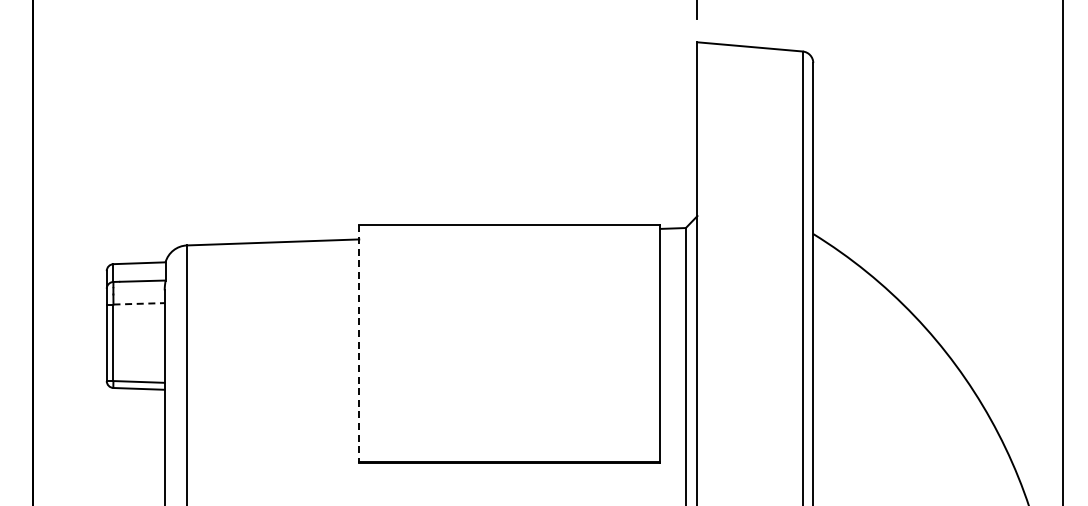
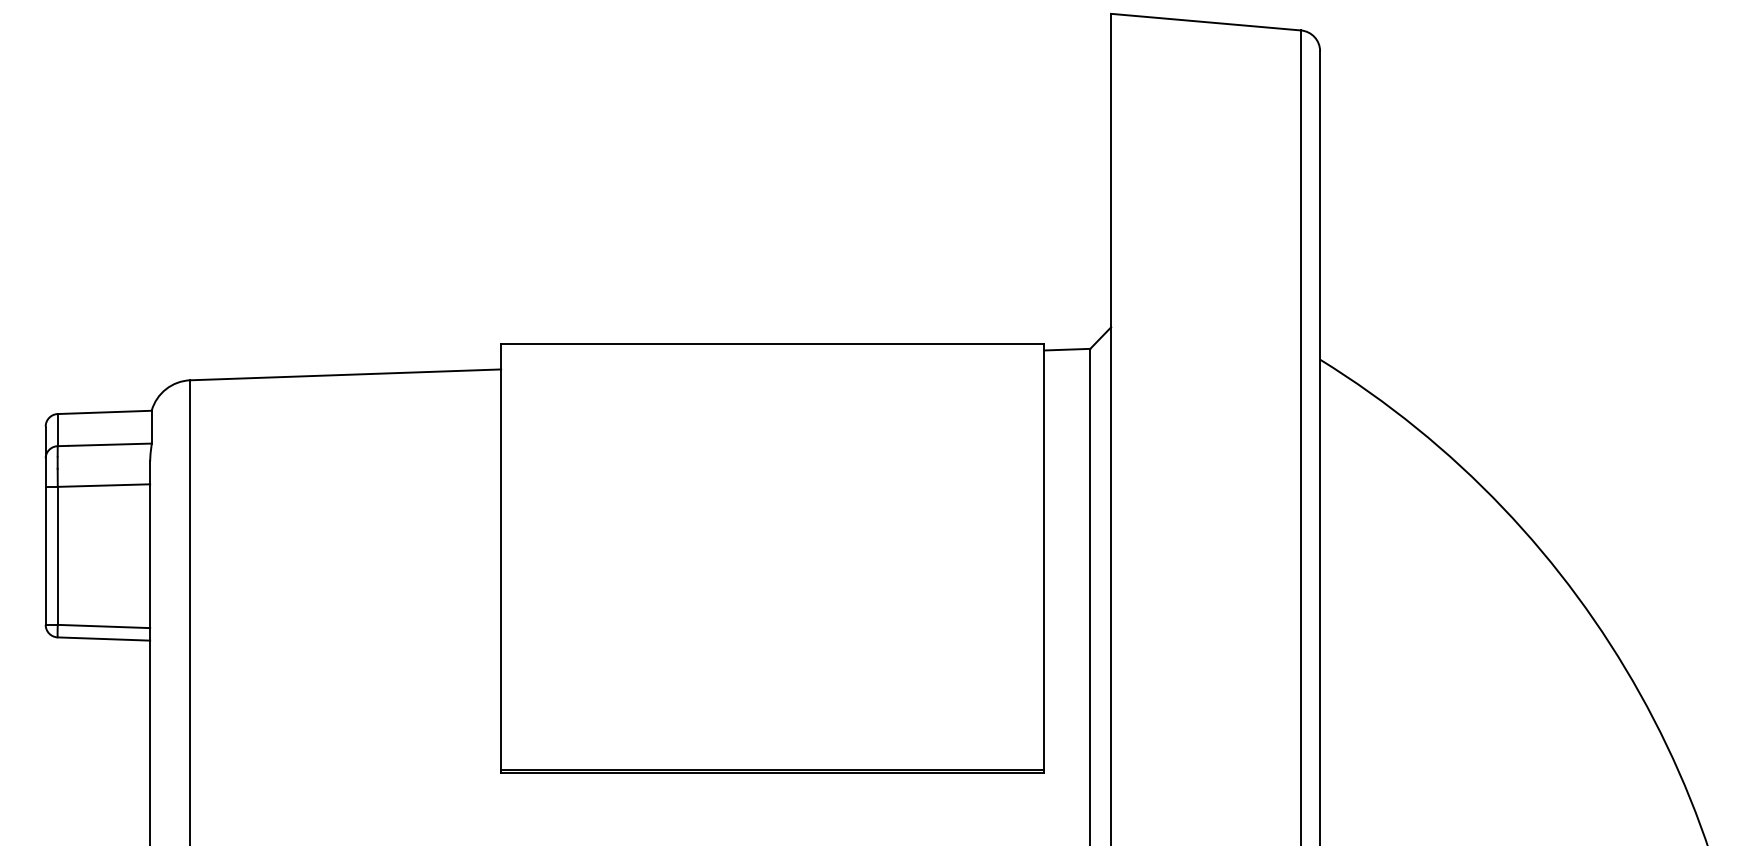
line: (139, 303) -> (104, 484), dashed -> solid
line: (359, 344) -> (501, 558), dashed -> solid

